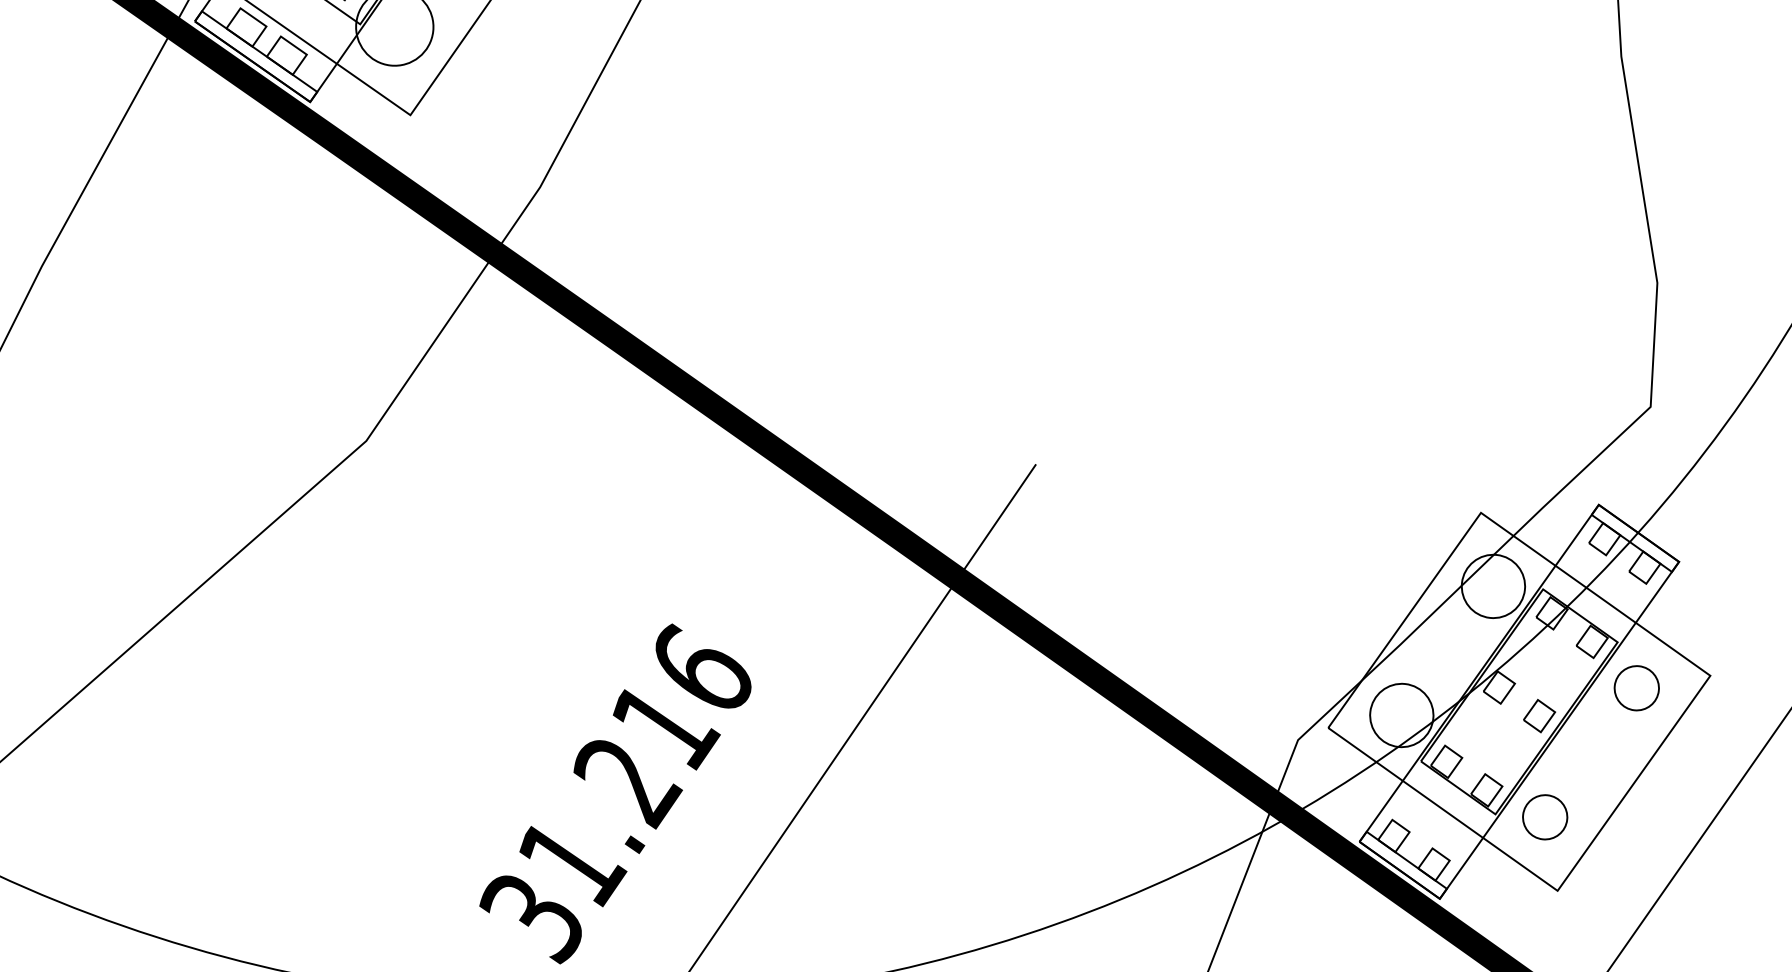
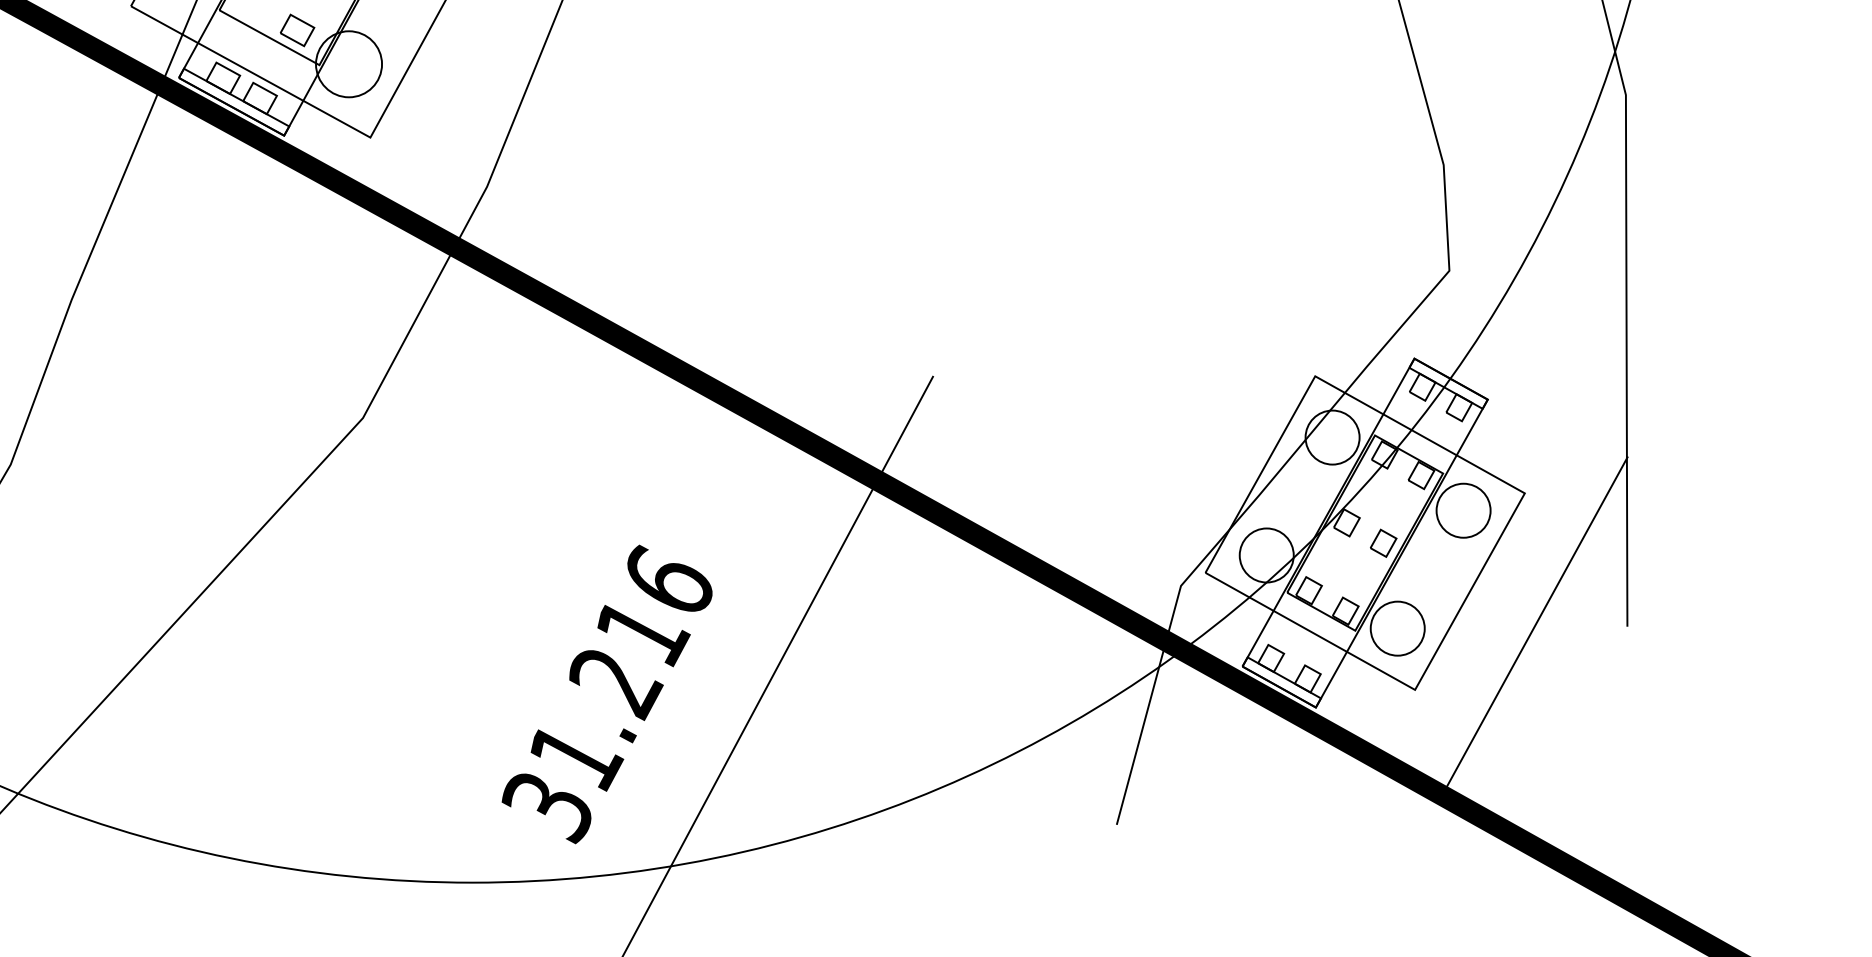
circle: (1636, 687) -> (1463, 510), size x1.43
circle: (1544, 817) -> (1397, 628), size x1.43

